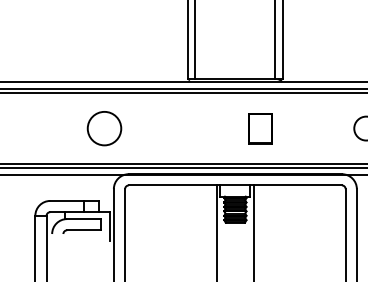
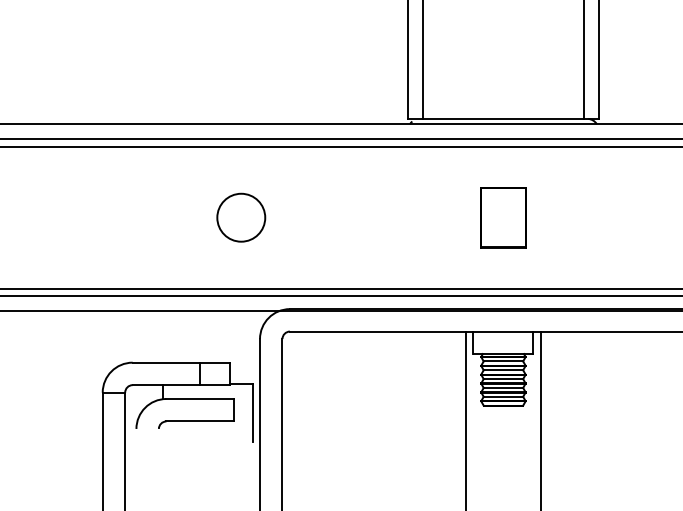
circle: (104, 128) -> (241, 217), size x0.71
part: (260, 128) -> (503, 217), moved

